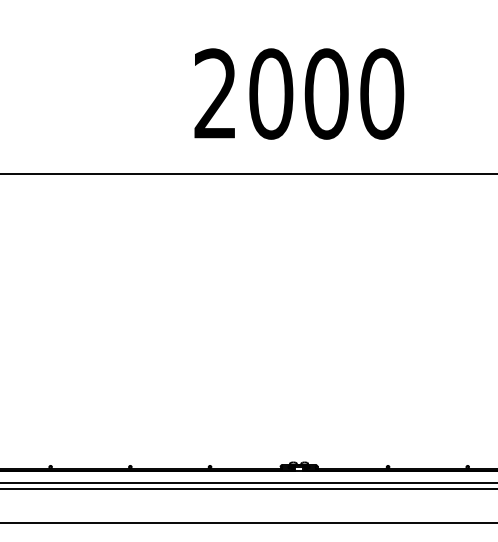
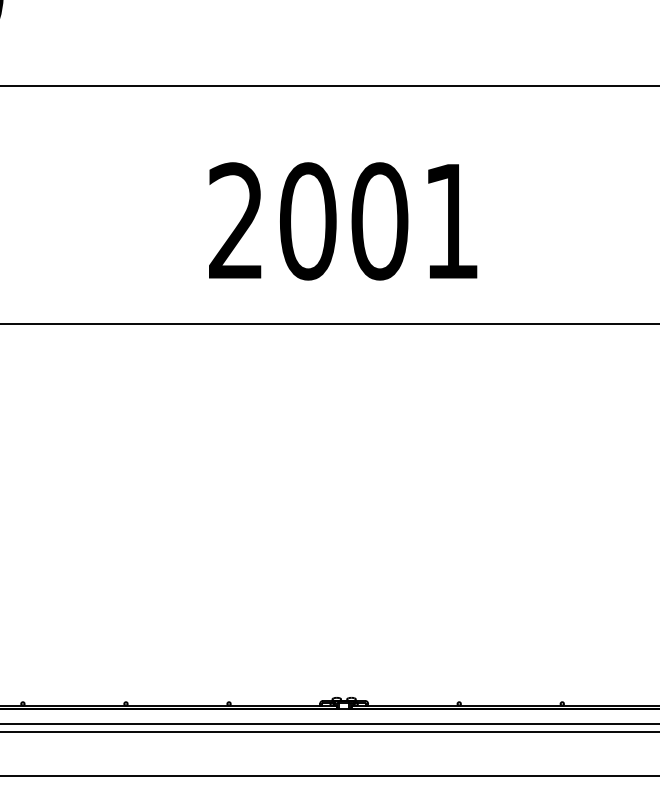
text: (382, 94) -> (451, 221), 2000 -> 2001

